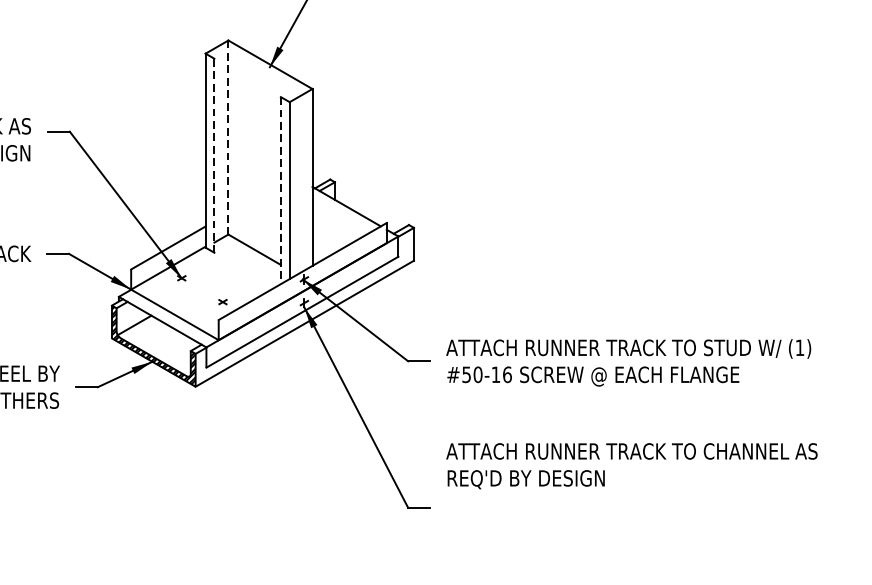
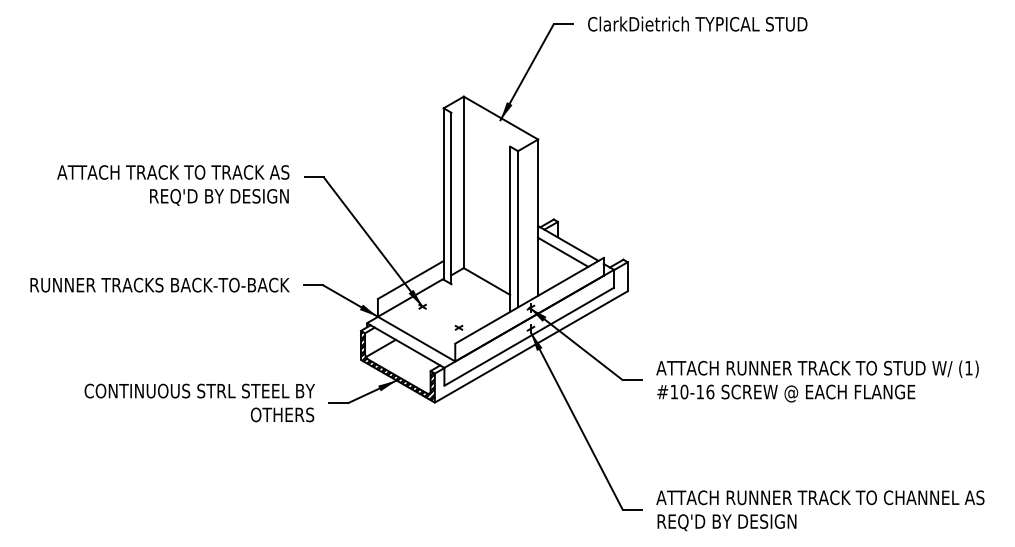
line: (228, 137) -> (463, 182), dashed -> solid
line: (214, 155) -> (451, 198), dashed -> solid
line: (281, 190) -> (510, 229), dashed -> solid
line: (341, 215) -> (563, 251), added
text: (465, 375) -> (673, 392), #50-16 -> #10-16
text: (632, 465) -> (820, 510), moved

